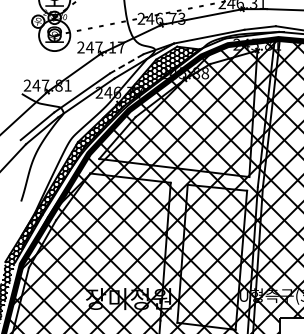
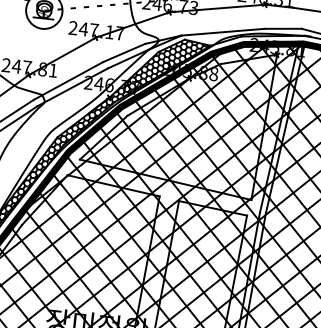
line: (126, 63) -> (123, 52), dashed -> solid

